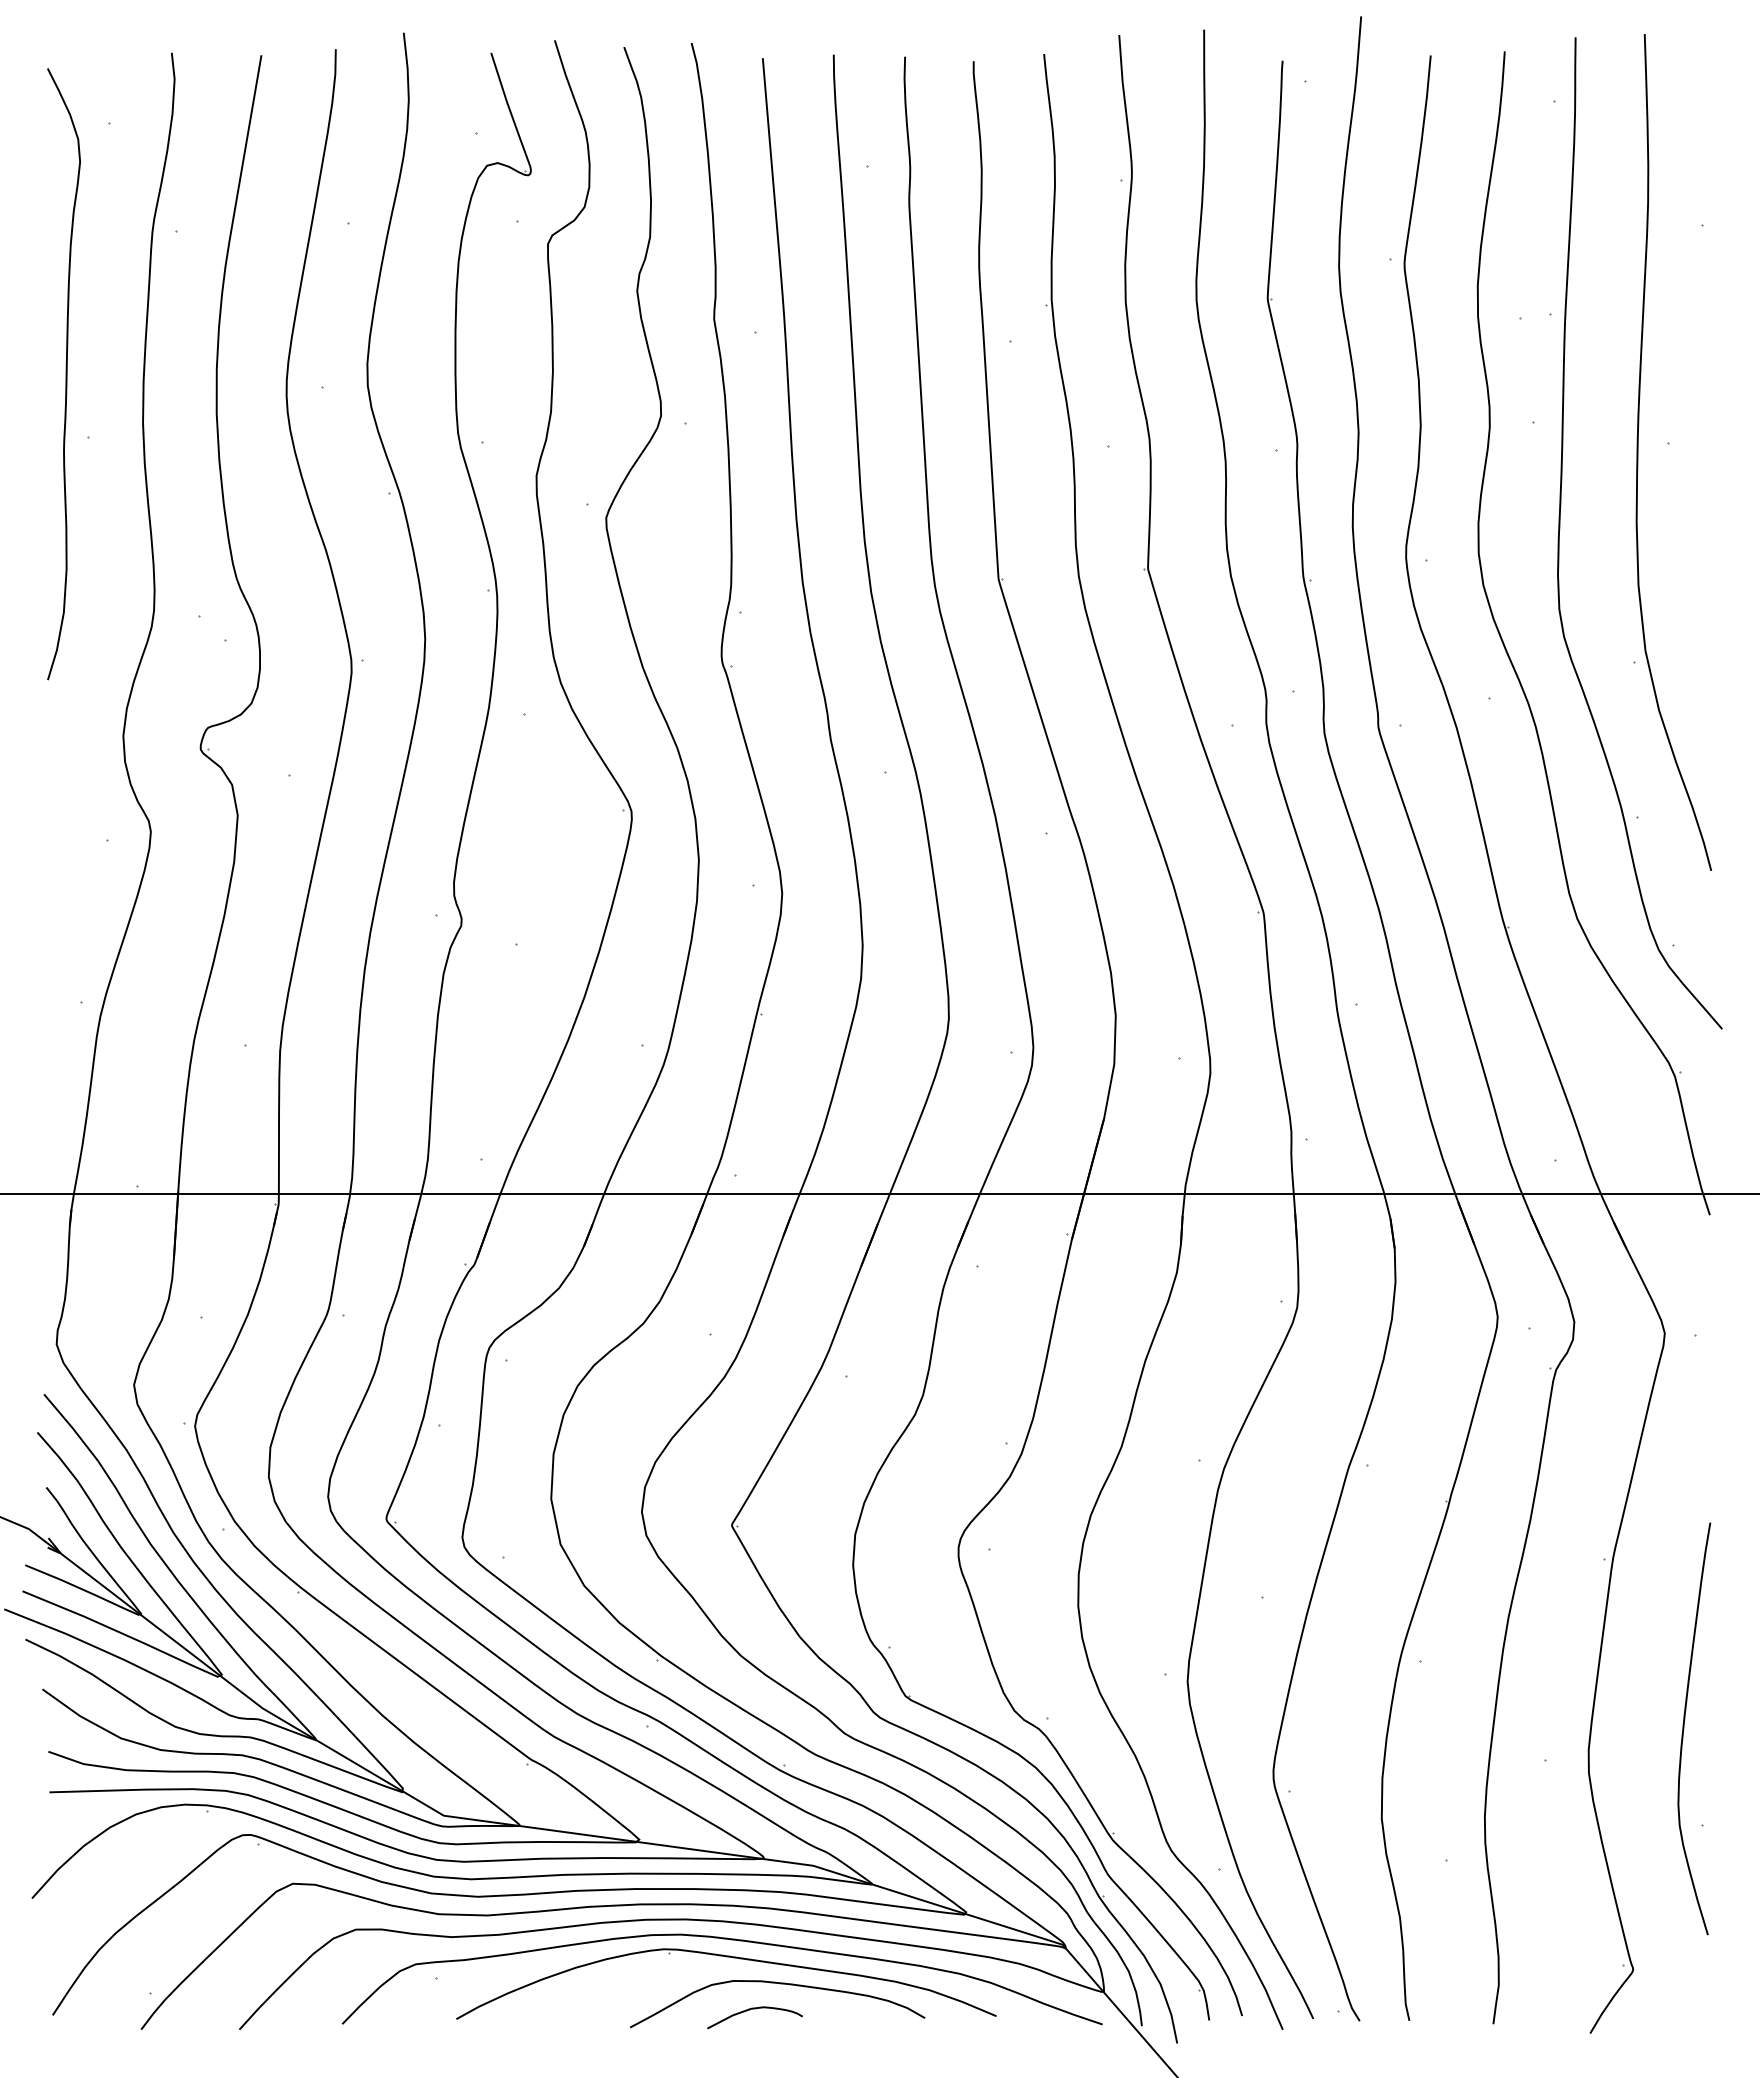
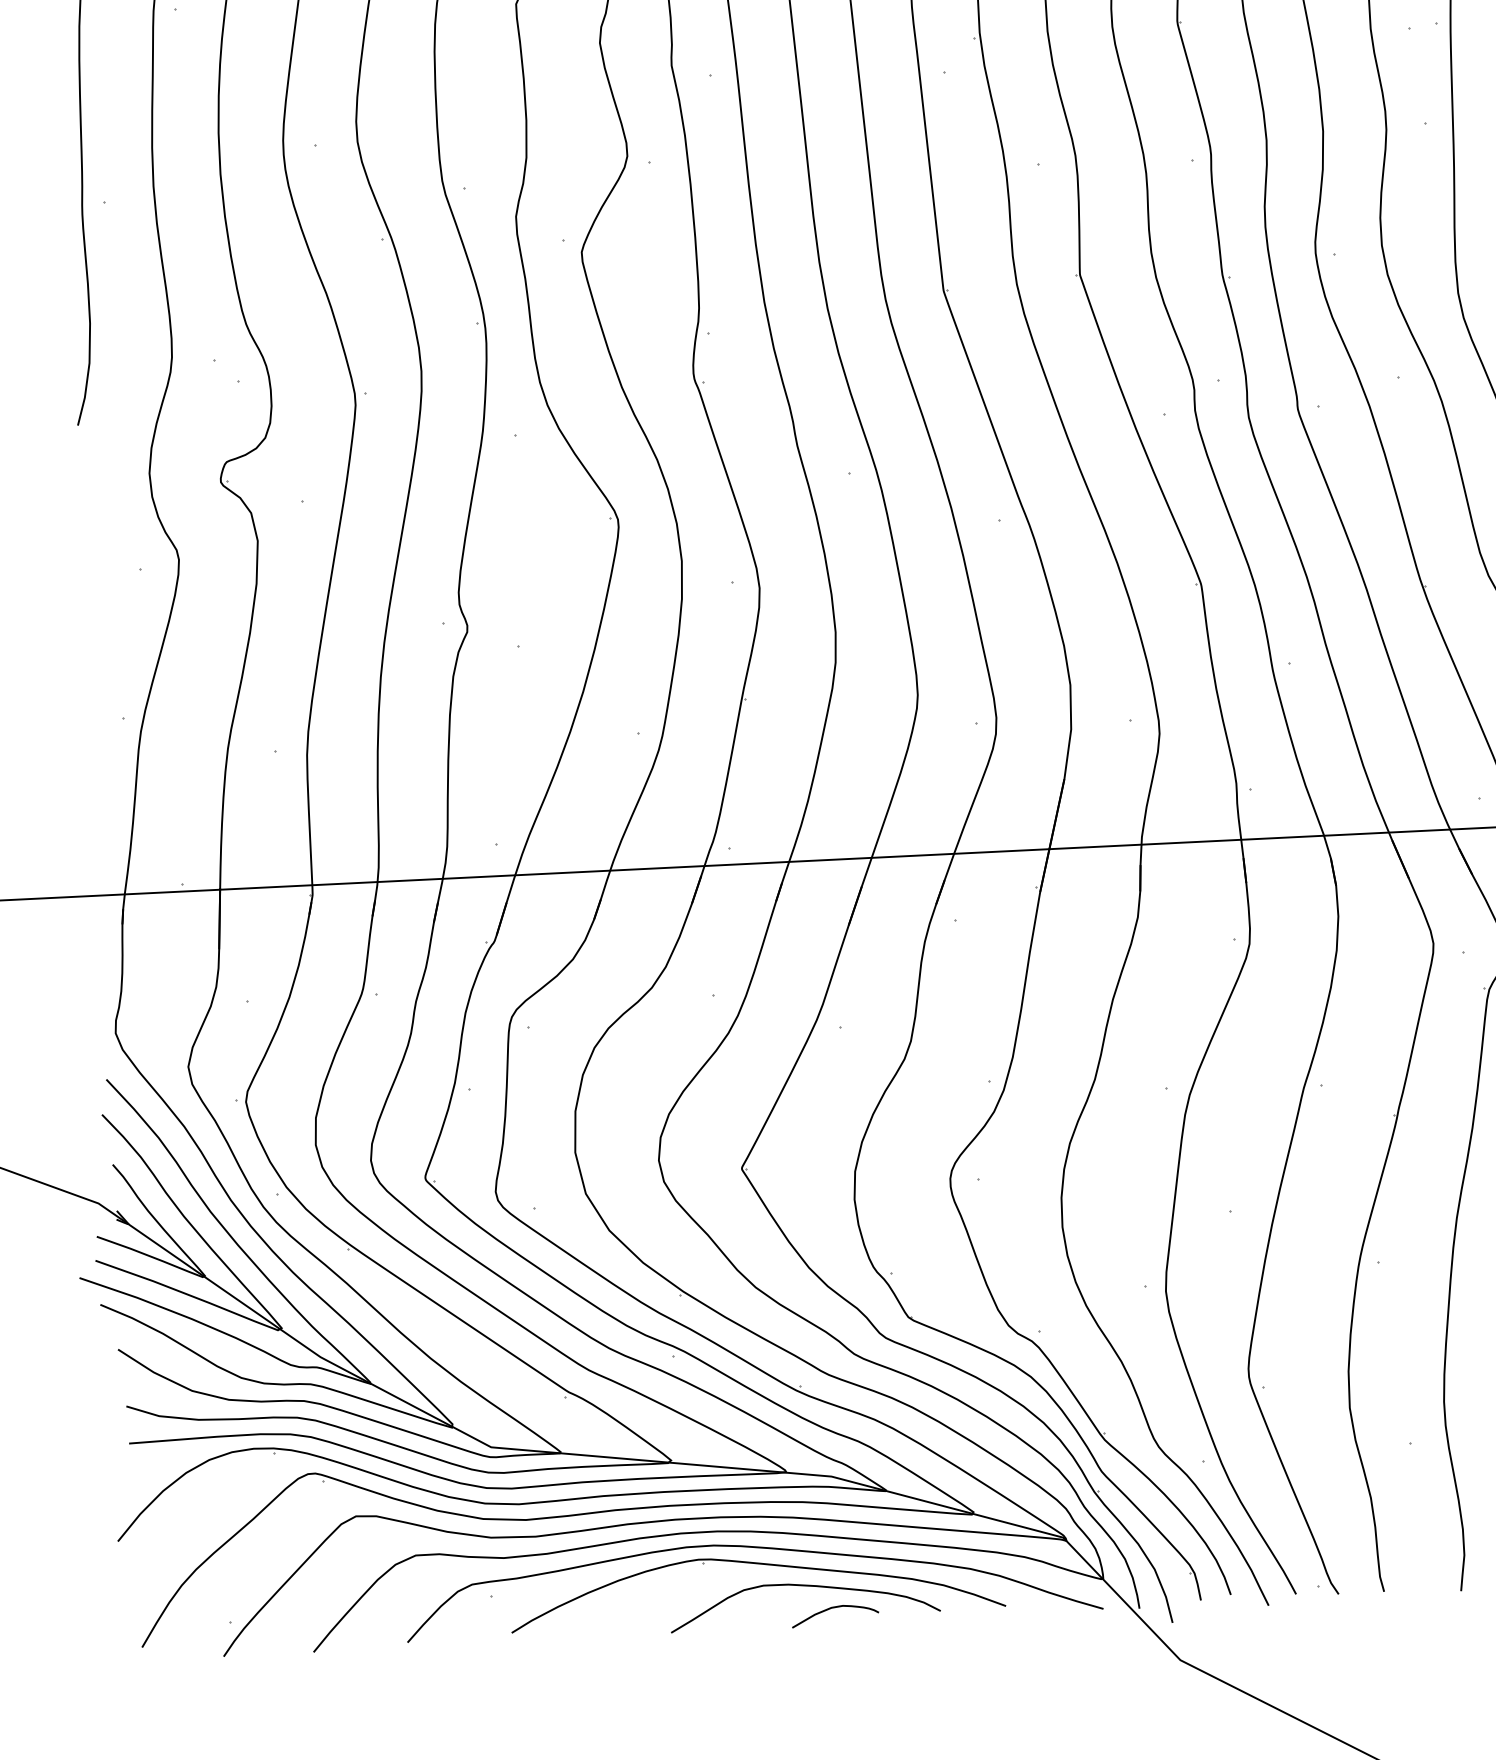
curve: (754, 2009) -> (834, 1608), moved

